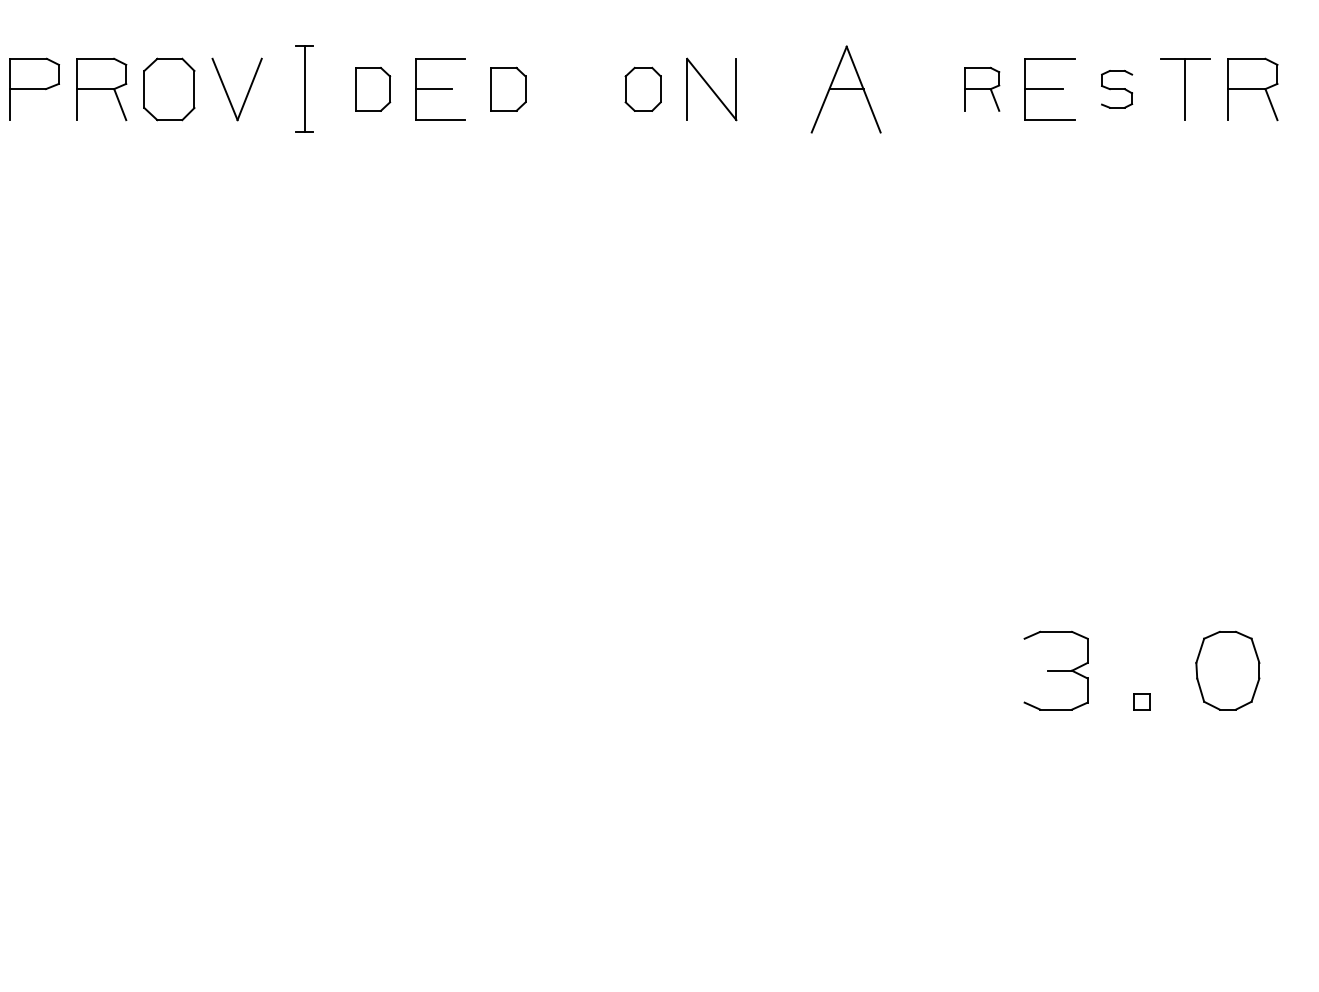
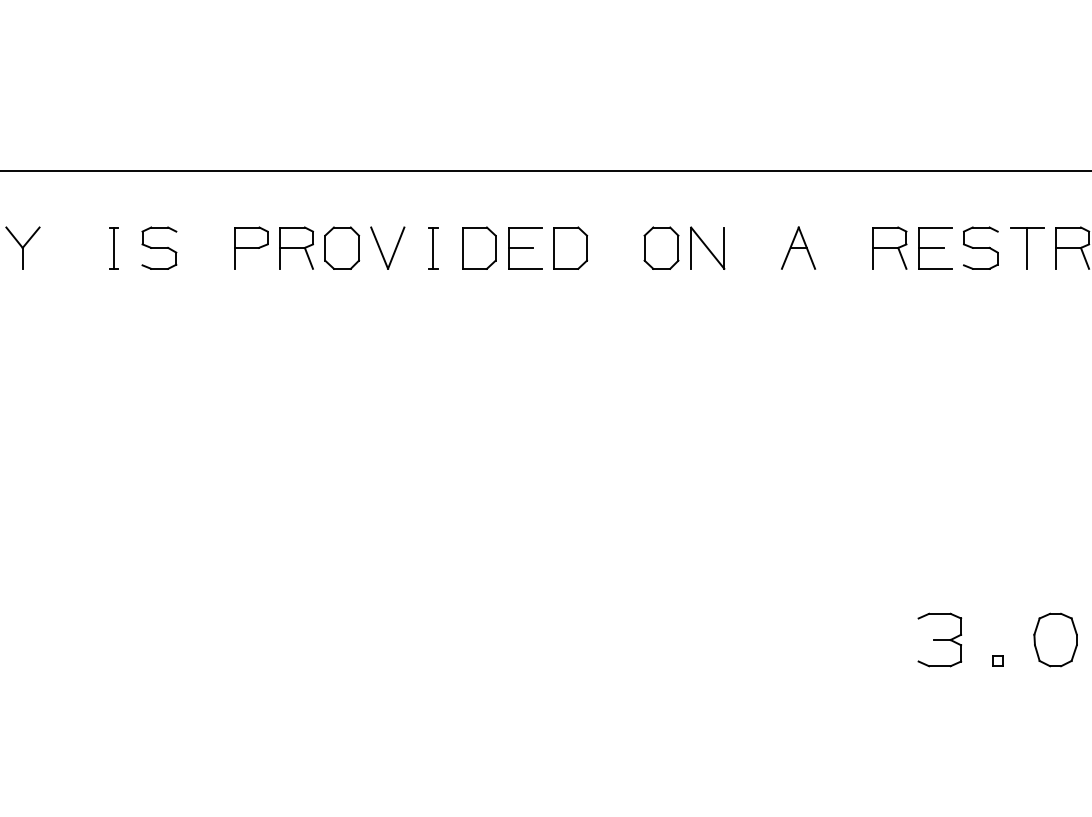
part: (373, 88) -> (479, 247), size x1.43
part: (508, 88) -> (570, 247), size x1.43
part: (643, 88) -> (661, 247), size x1.43
part: (846, 88) -> (798, 247), size x0.71
part: (981, 88) -> (889, 247), size x1.43
part: (1116, 88) -> (980, 247), size x1.67
part: (304, 89) -> (433, 248), size x0.71

